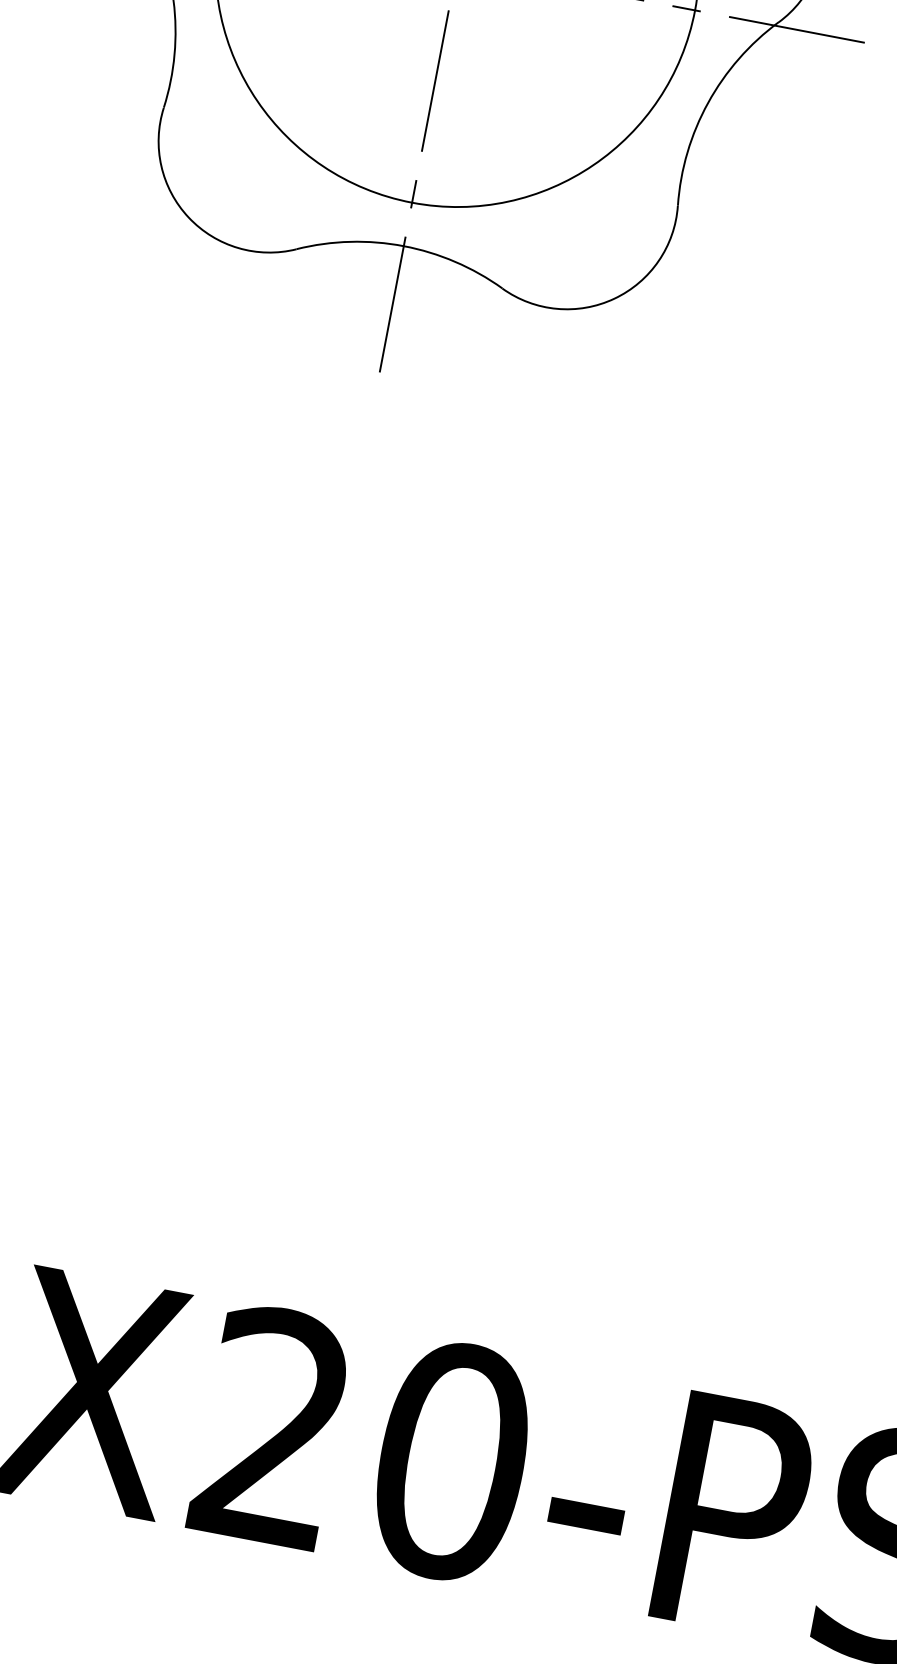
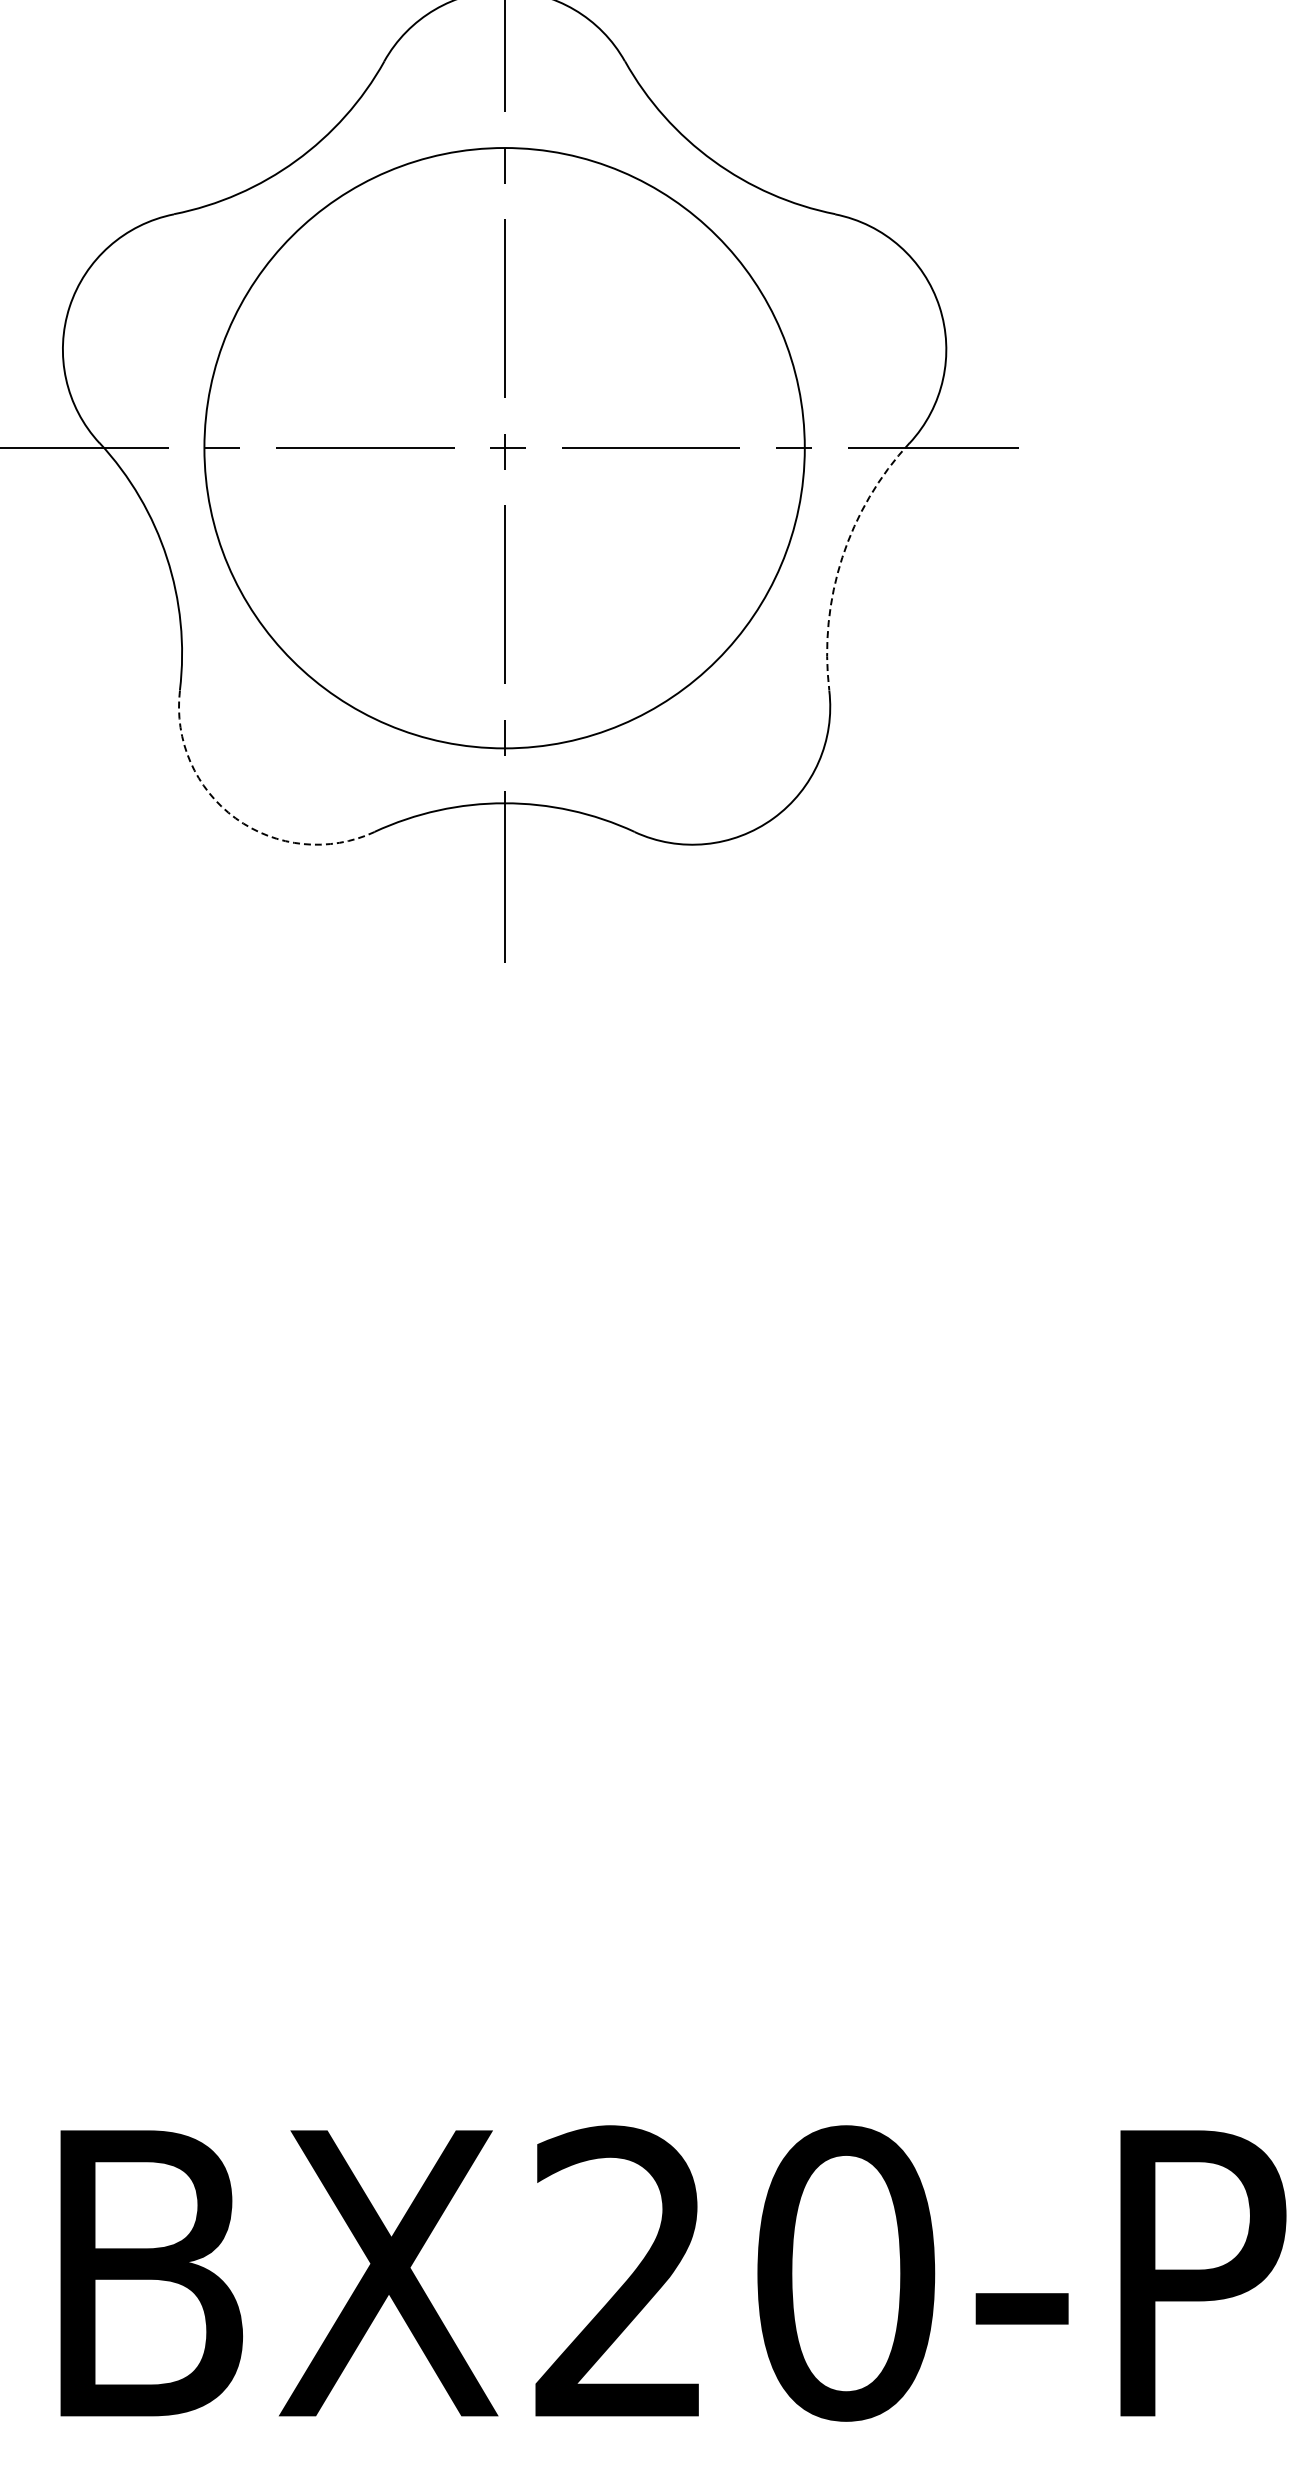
arc: (708, 102) -> (842, 557), solid -> dashed
arc: (188, 217) -> (235, 818), solid -> dashed

